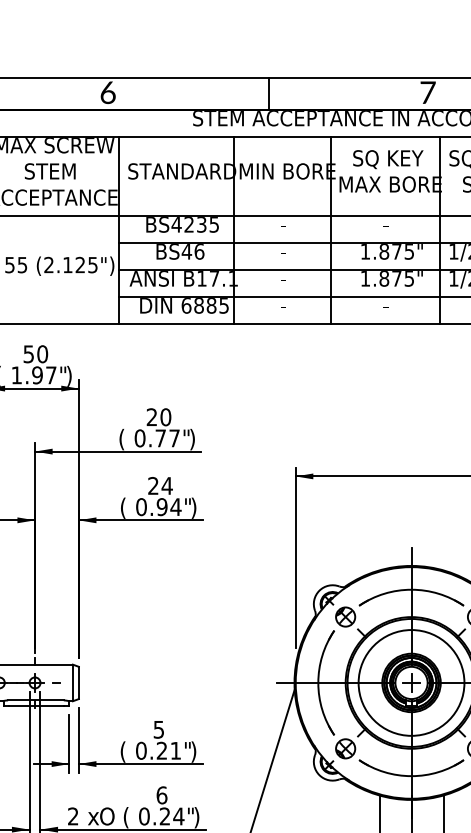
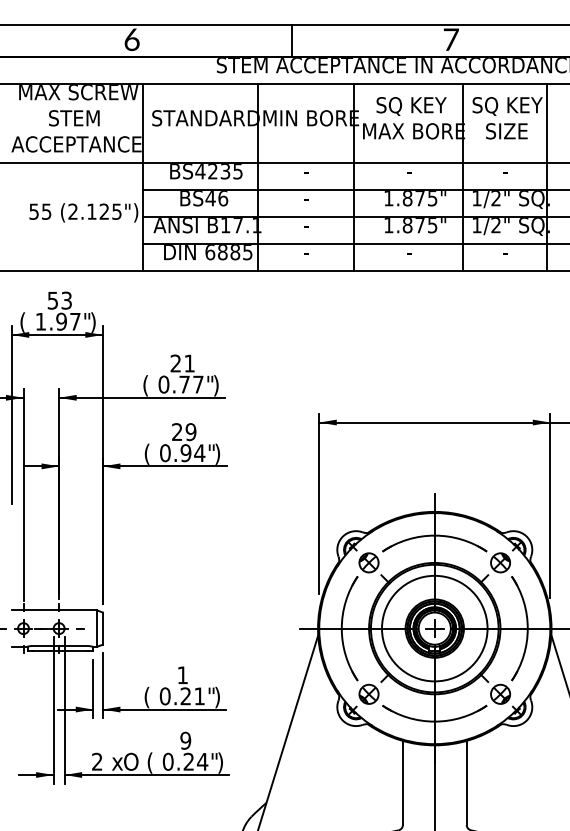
text: (42, 354) -> (66, 300), 50 -> 53
text: (165, 417) -> (189, 363), 20 -> 21
text: (166, 486) -> (190, 432), 24 -> 29
text: (158, 729) -> (182, 675), 5 -> 1
text: (161, 795) -> (185, 740), 6 -> 9

